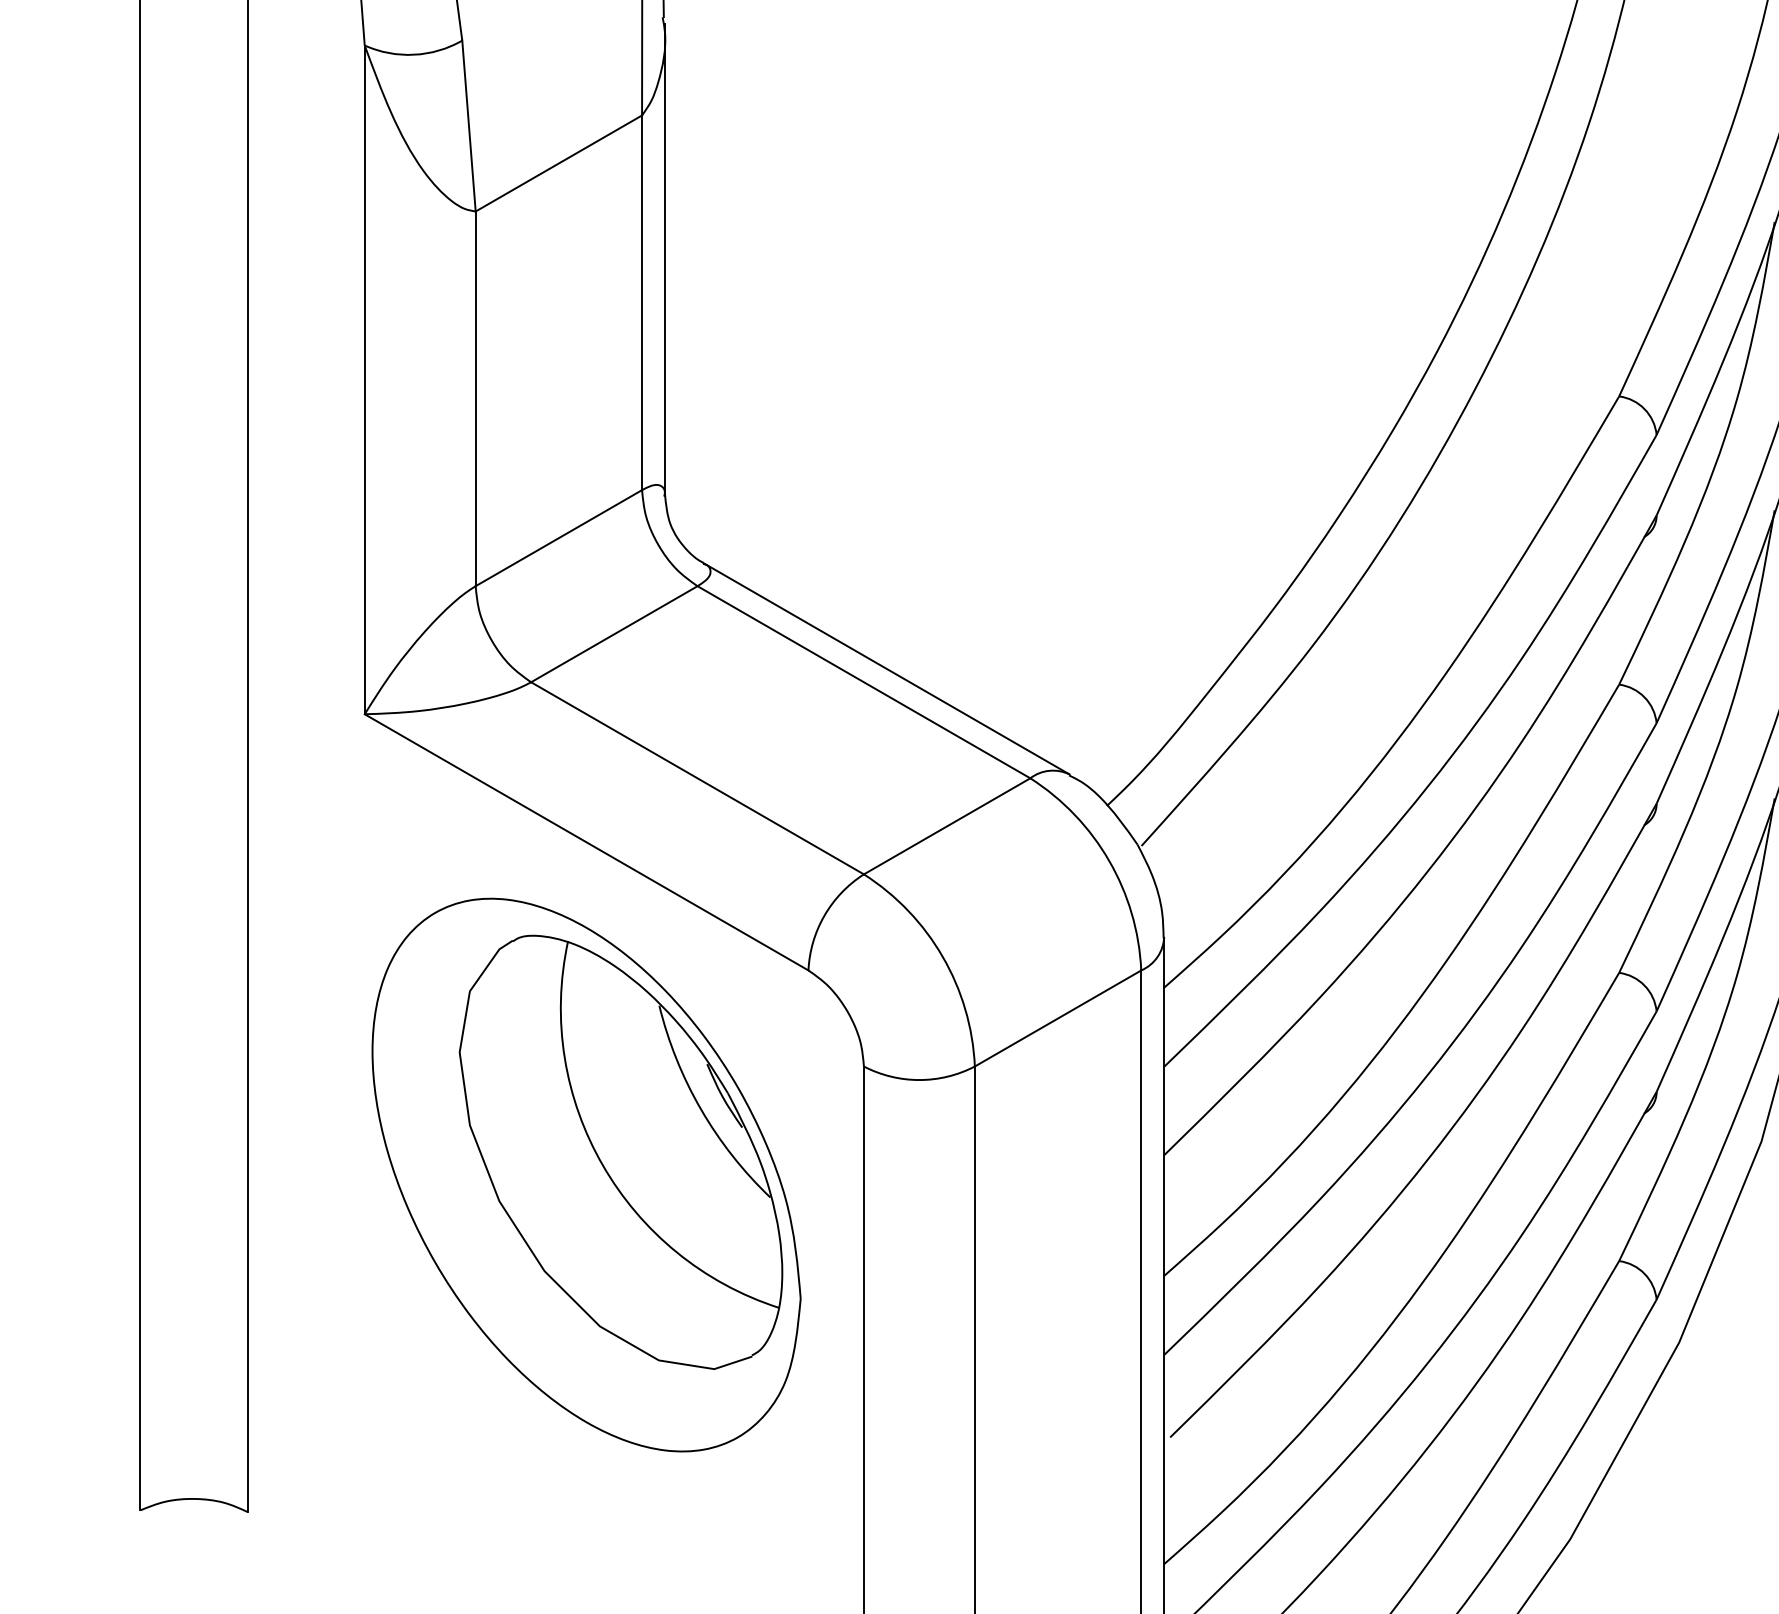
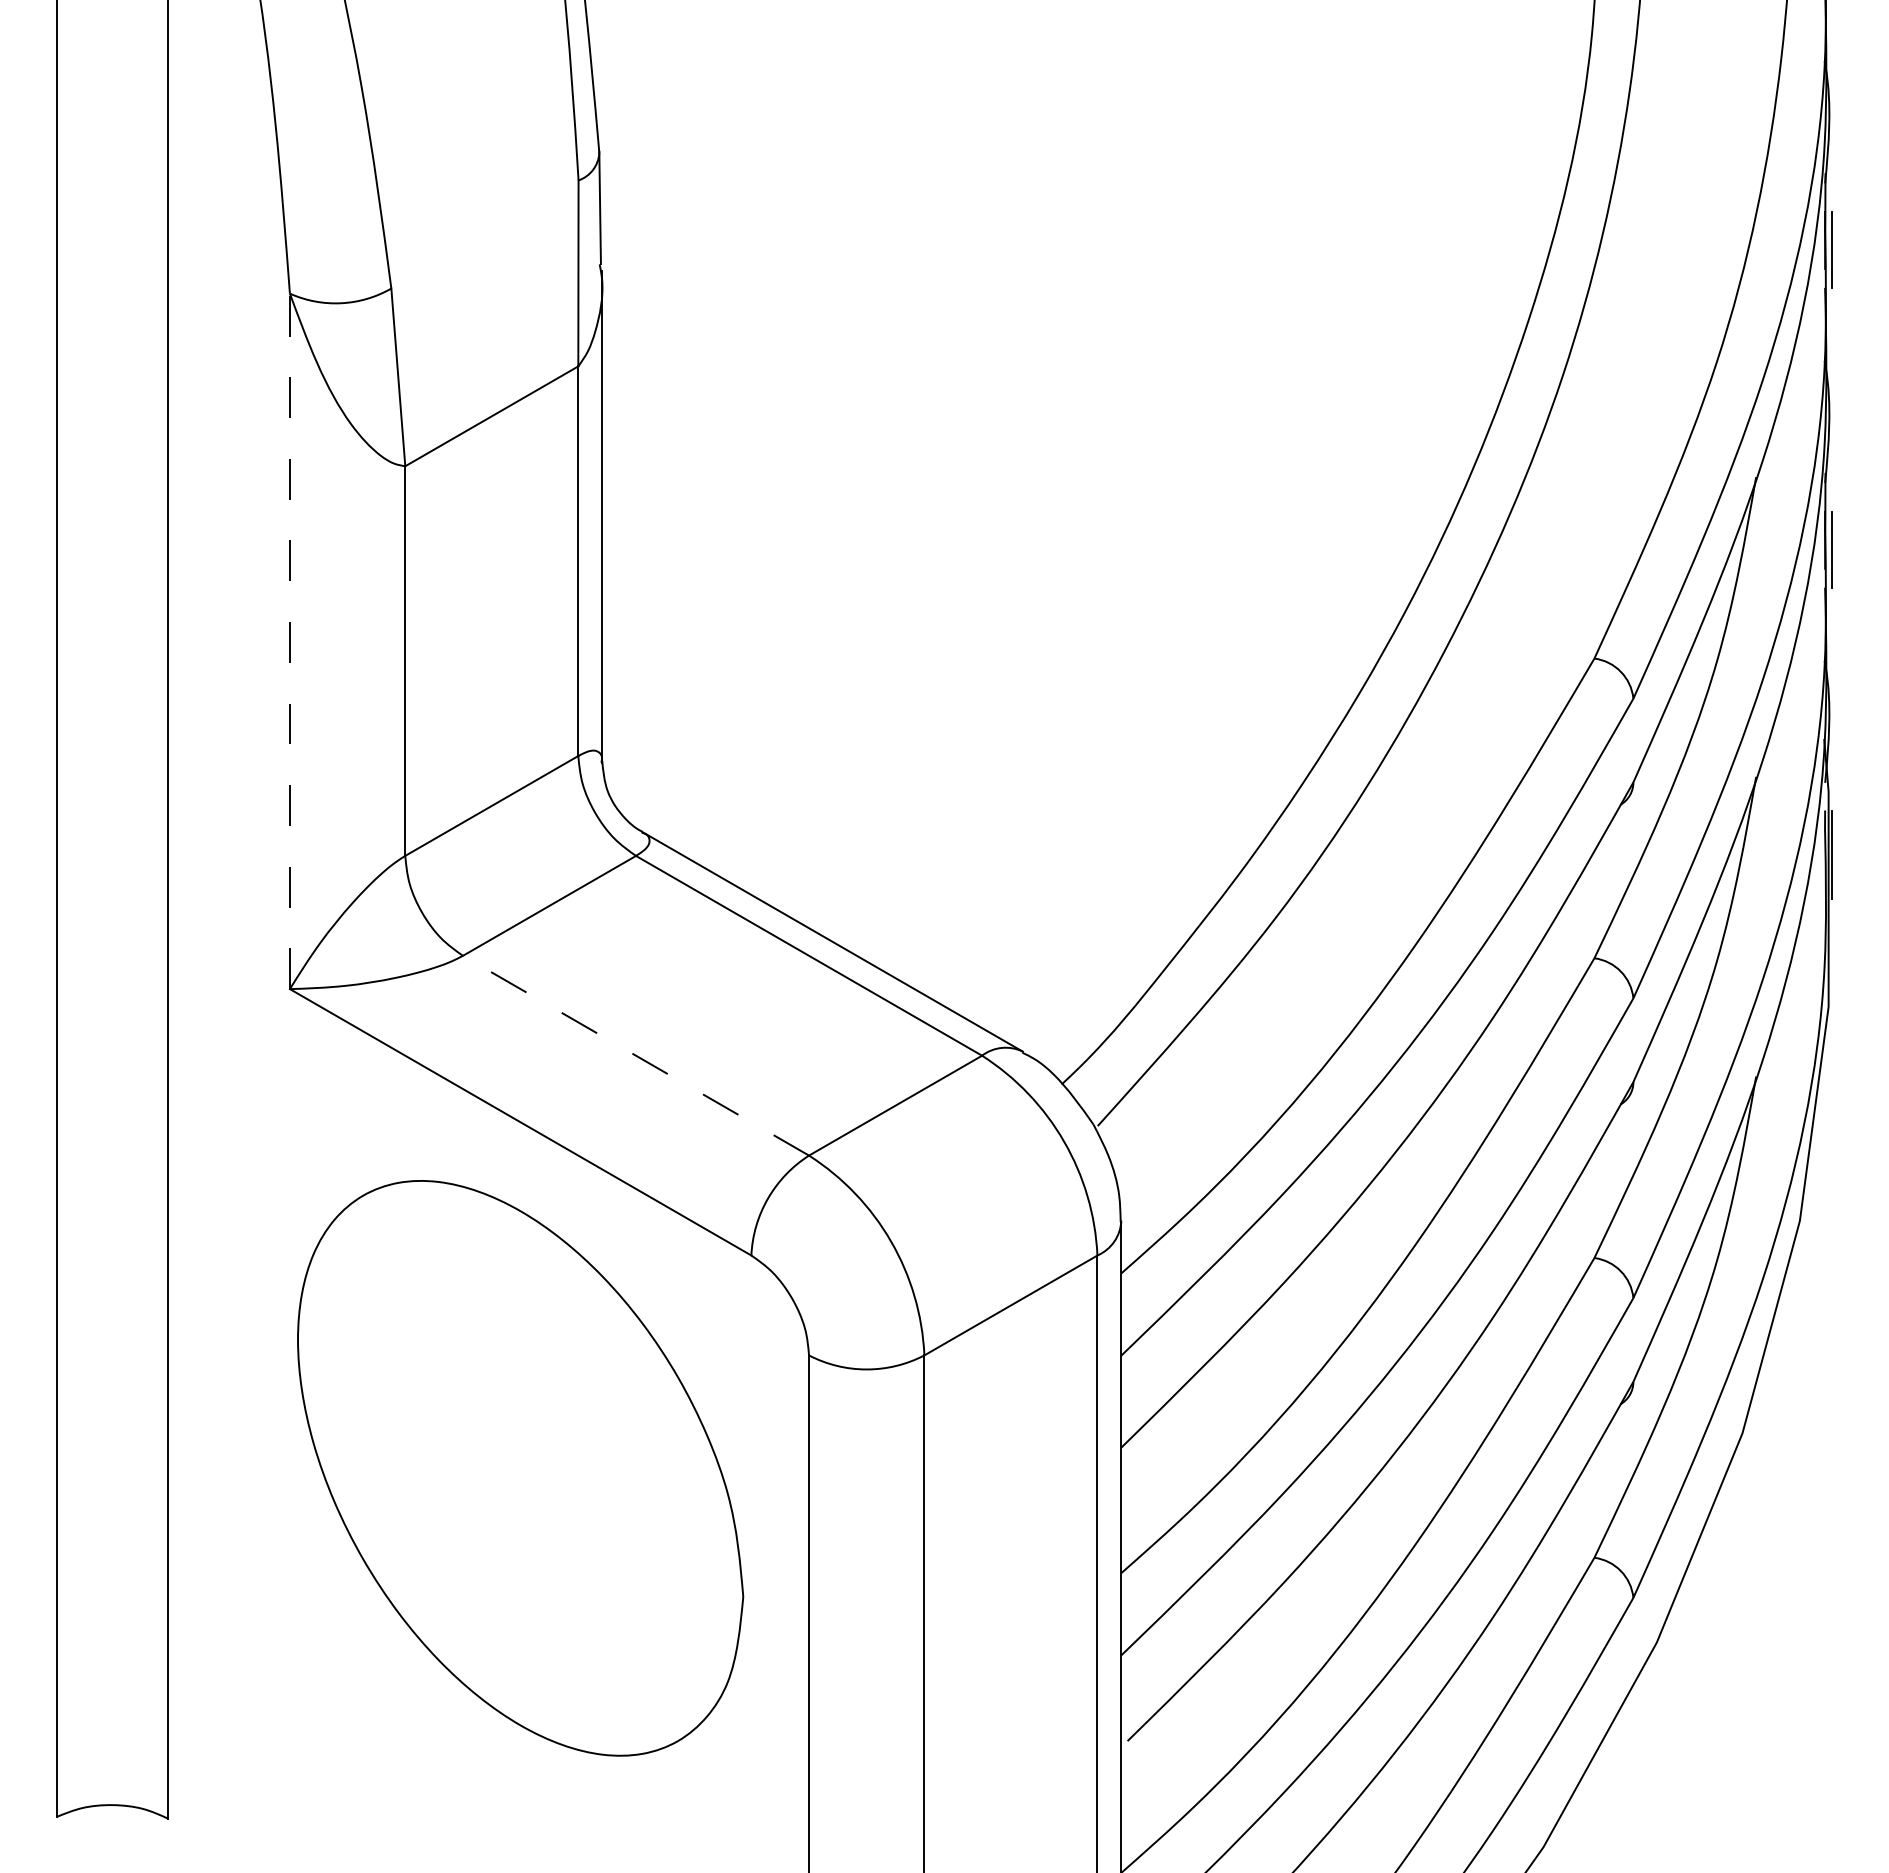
line: (364, 380) -> (289, 641), solid -> dashed
line: (698, 778) -> (636, 1055), solid -> dashed
part: (621, 1152) -> (556, 1444), removed

